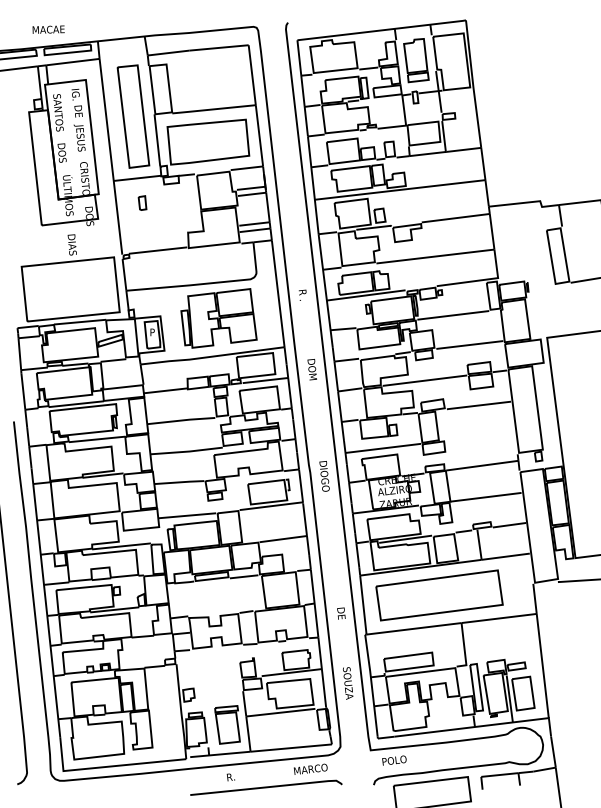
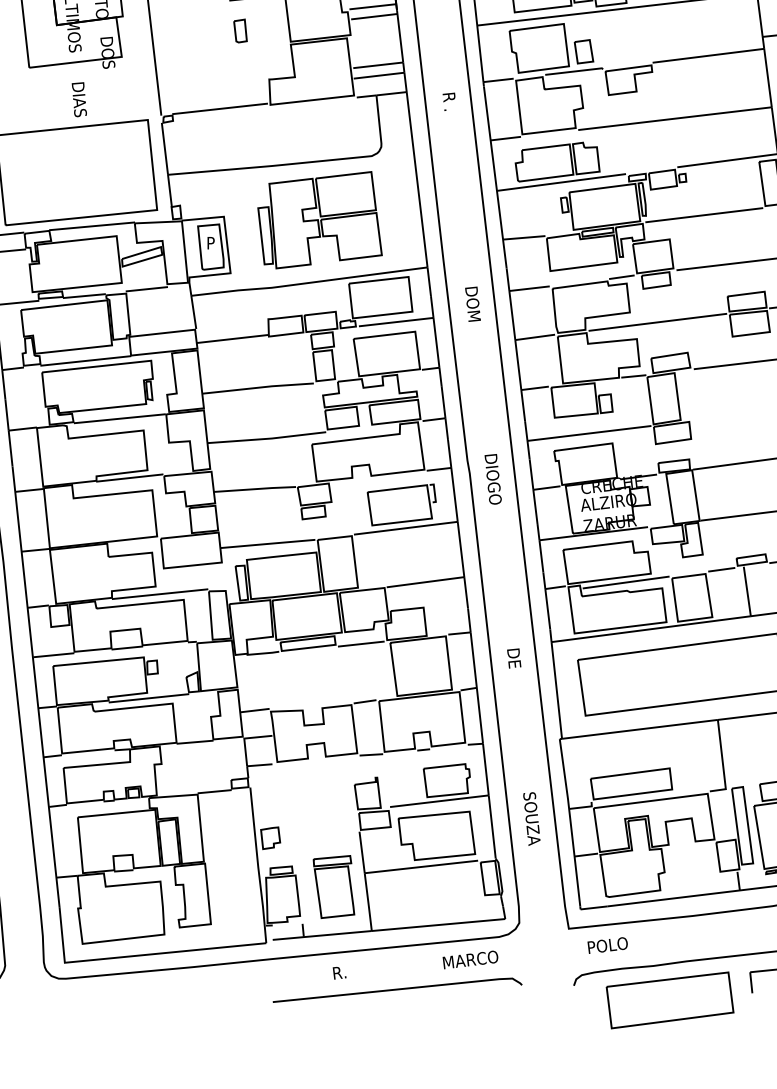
part: (142, 202) -> (240, 30), moved
text: (302, 294) -> (448, 100), moved
text: (341, 613) -> (514, 658), moved

